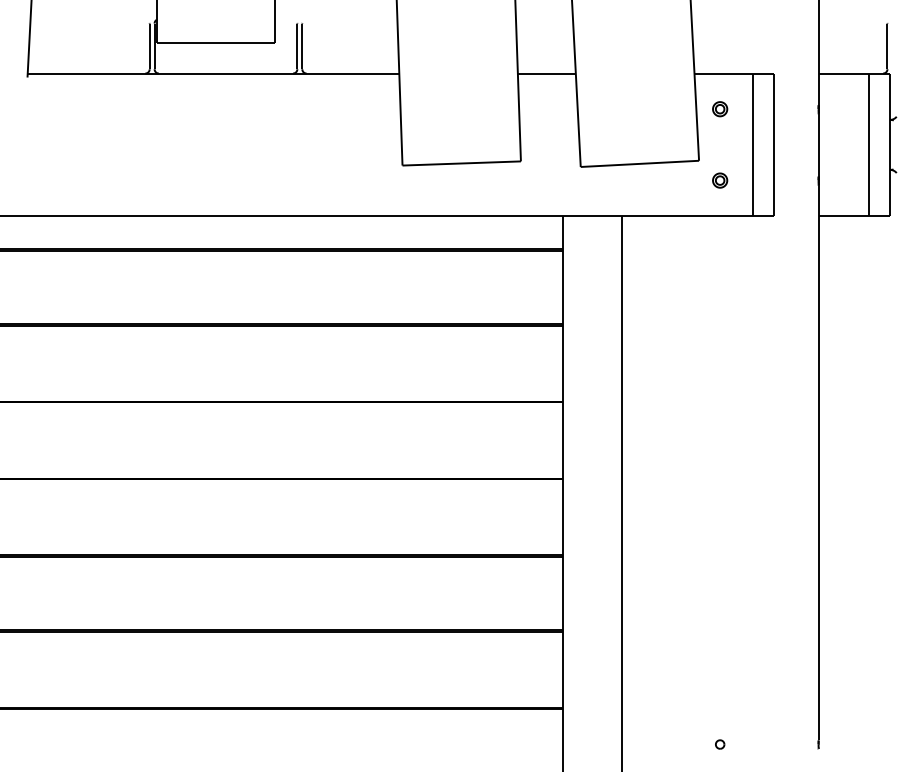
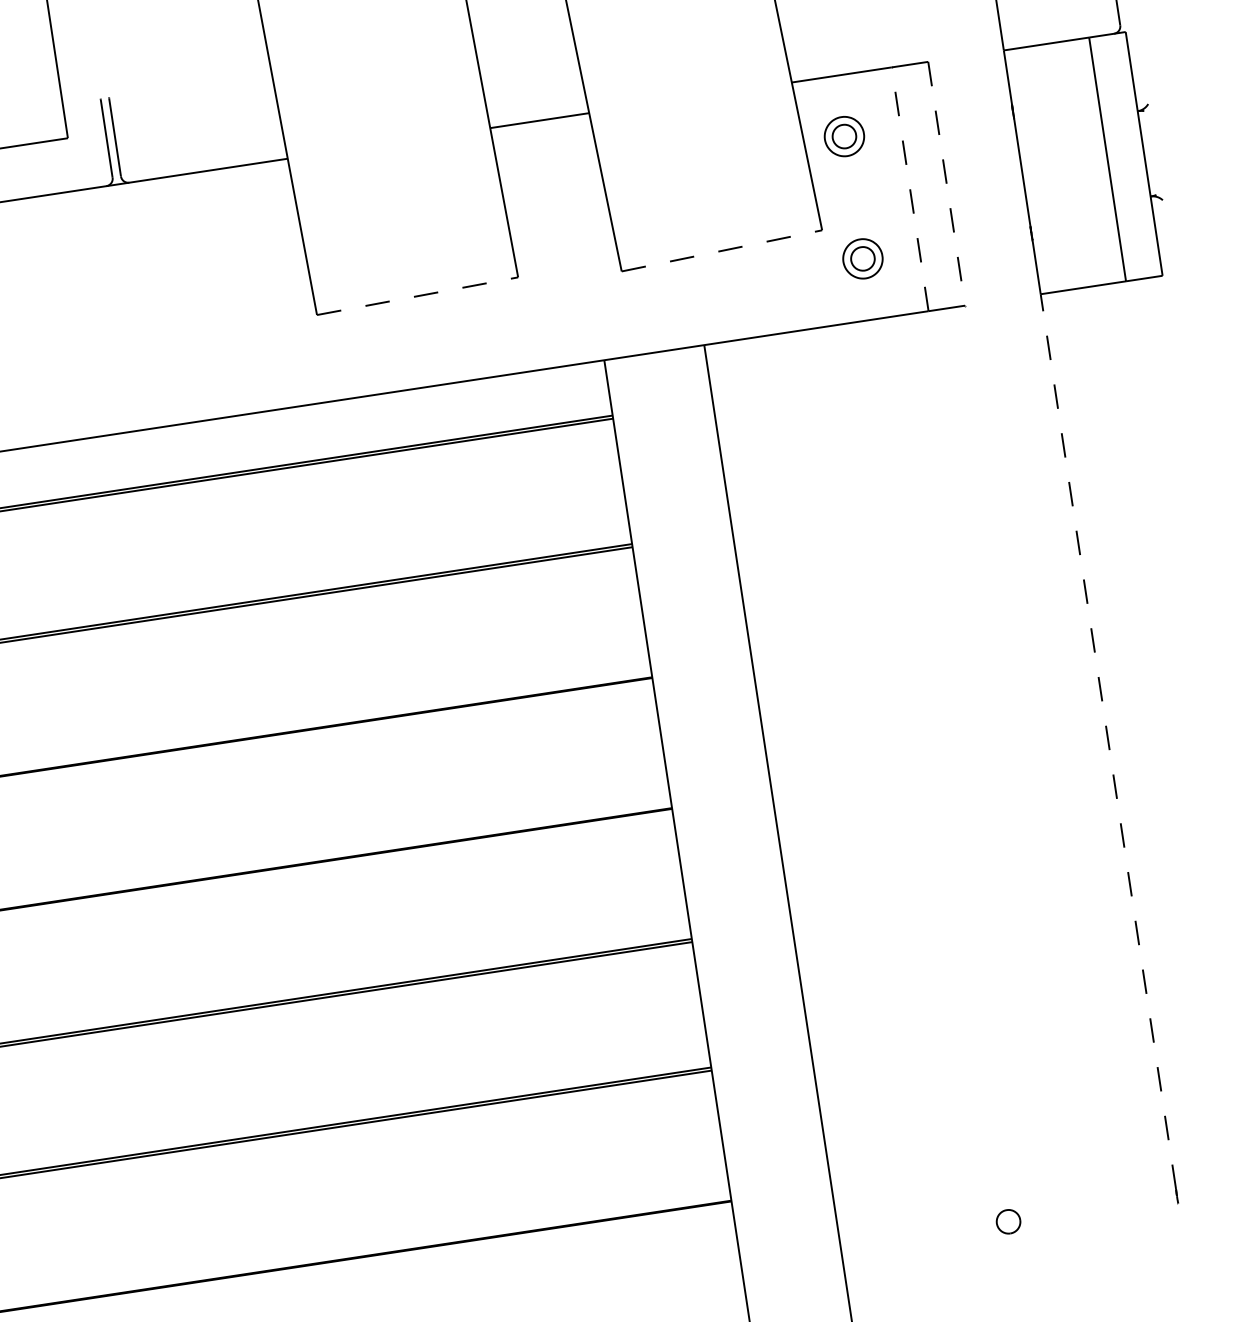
part: (720, 109) -> (845, 137), size x1.6
line: (752, 144) -> (909, 188), solid -> dashed
line: (774, 145) -> (947, 184), solid -> dashed
line: (462, 163) -> (418, 296), solid -> dashed
line: (640, 163) -> (722, 250), solid -> dashed
part: (720, 180) -> (863, 258), size x1.6
line: (818, 478) -> (1108, 741), solid -> dashed
part: (720, 744) -> (1009, 1221), size x1.6

